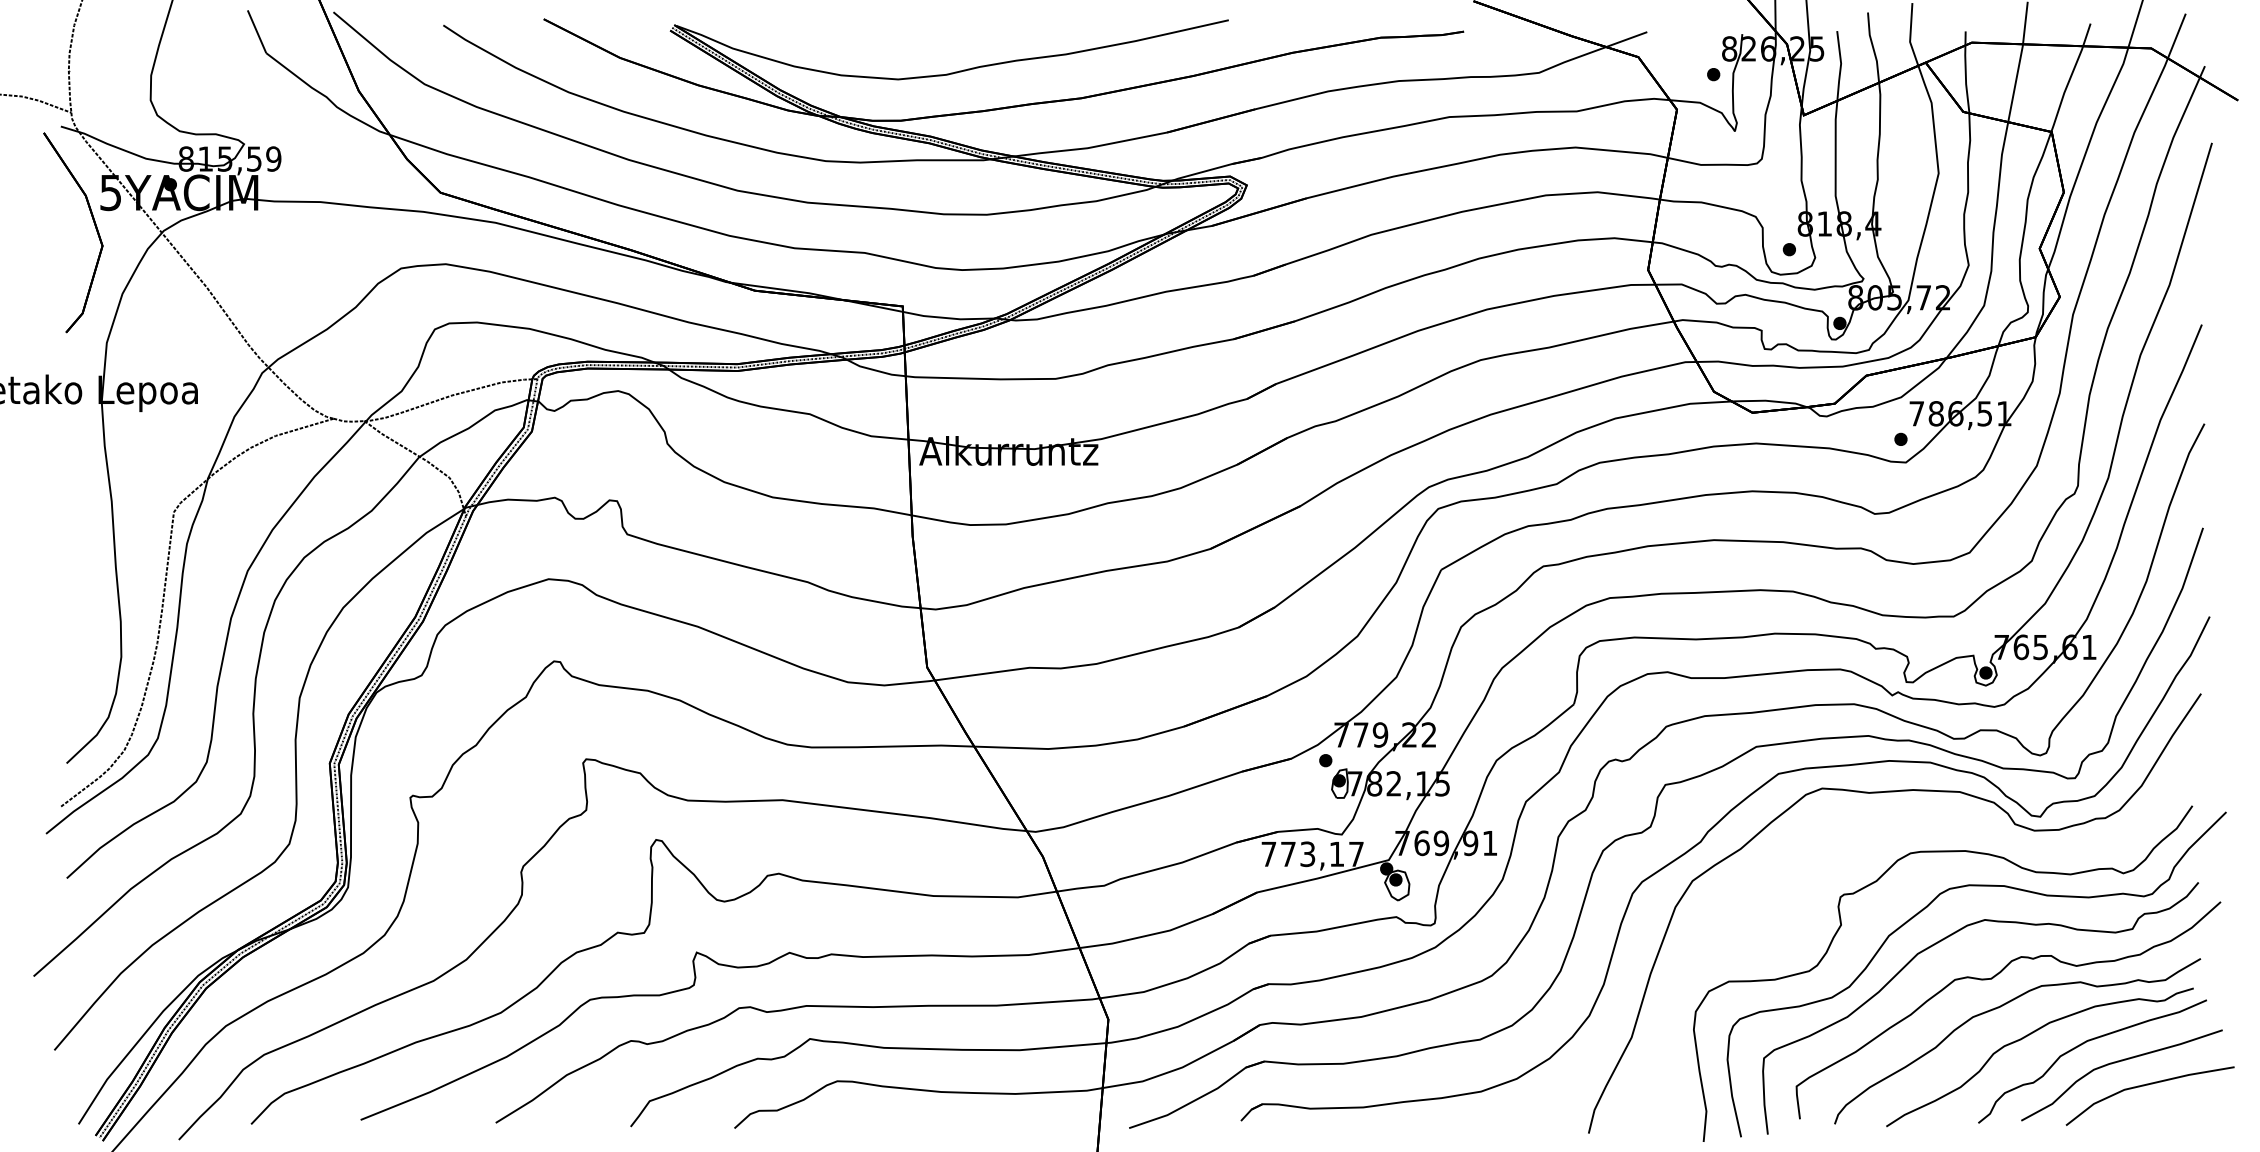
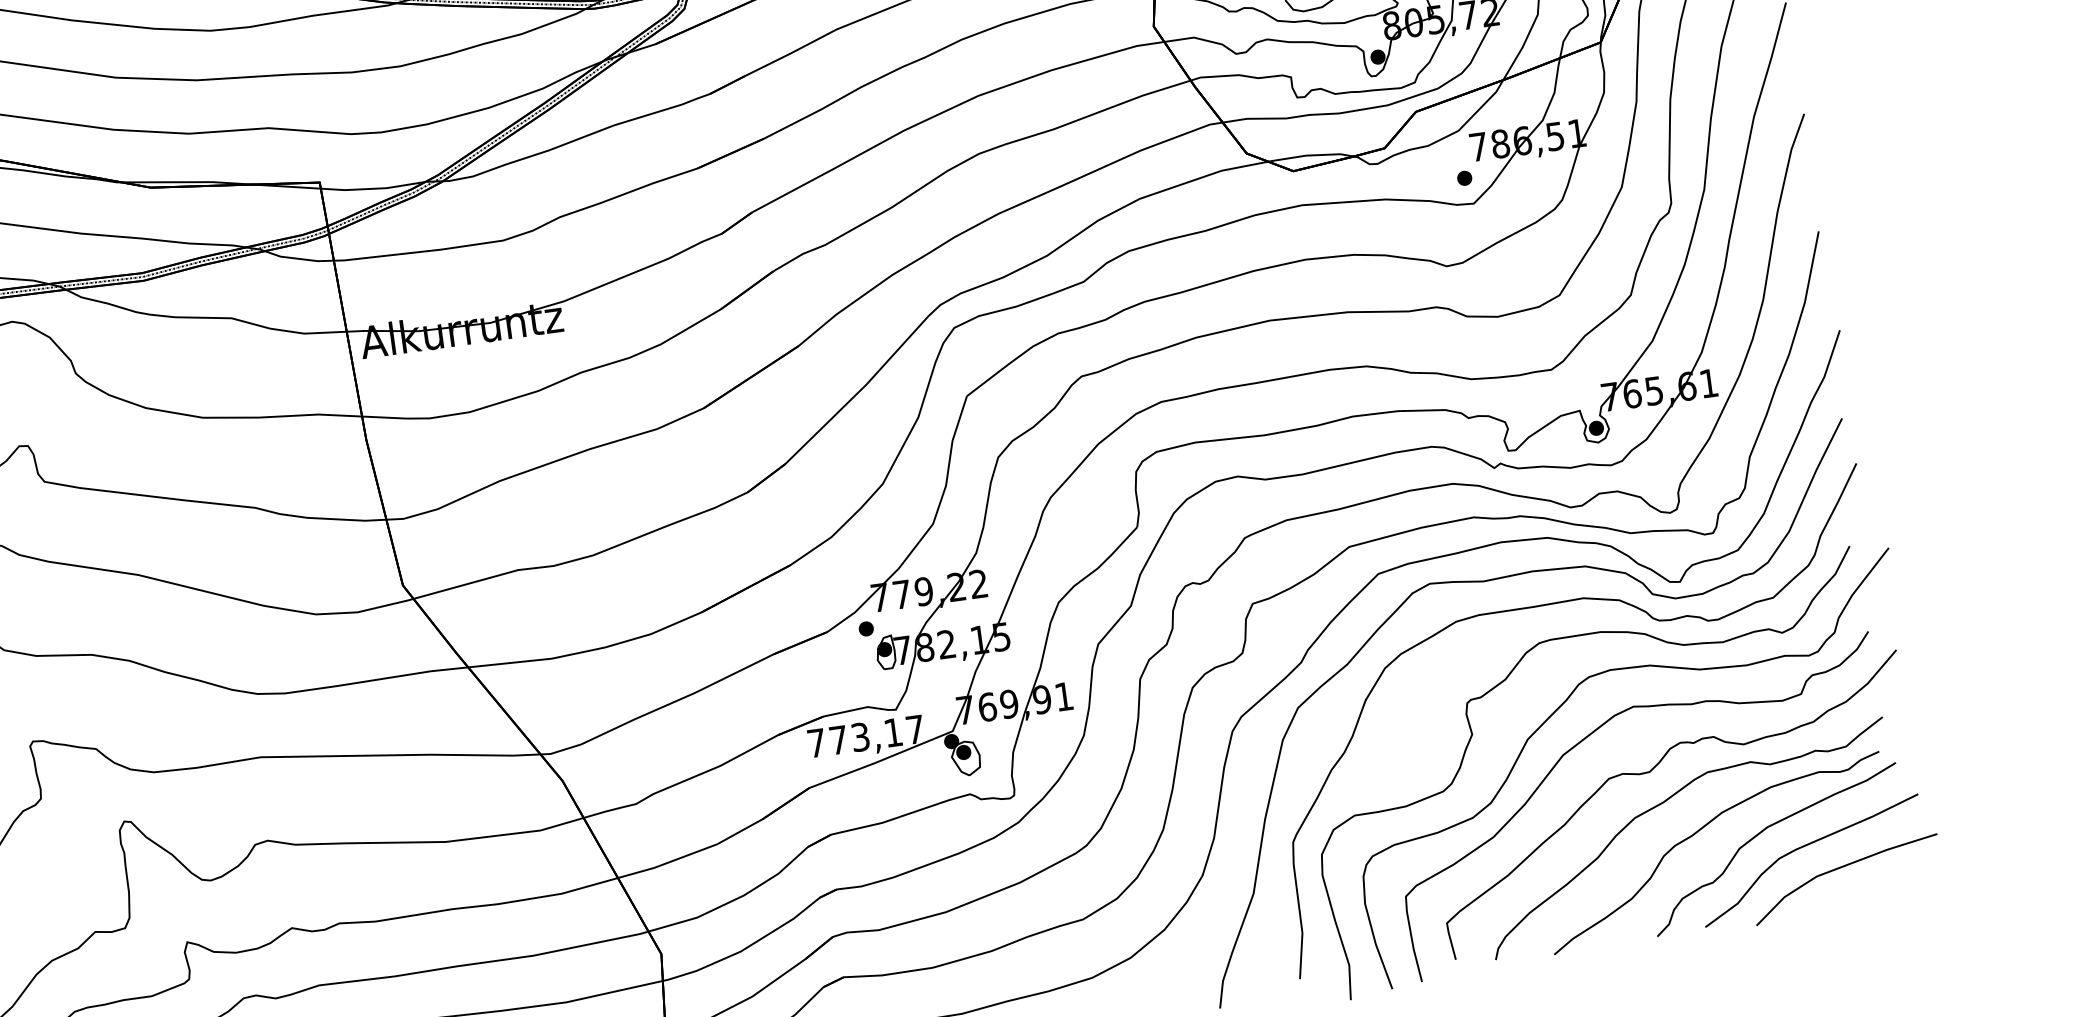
curve: (1934, 821) -> (1561, 603), added

